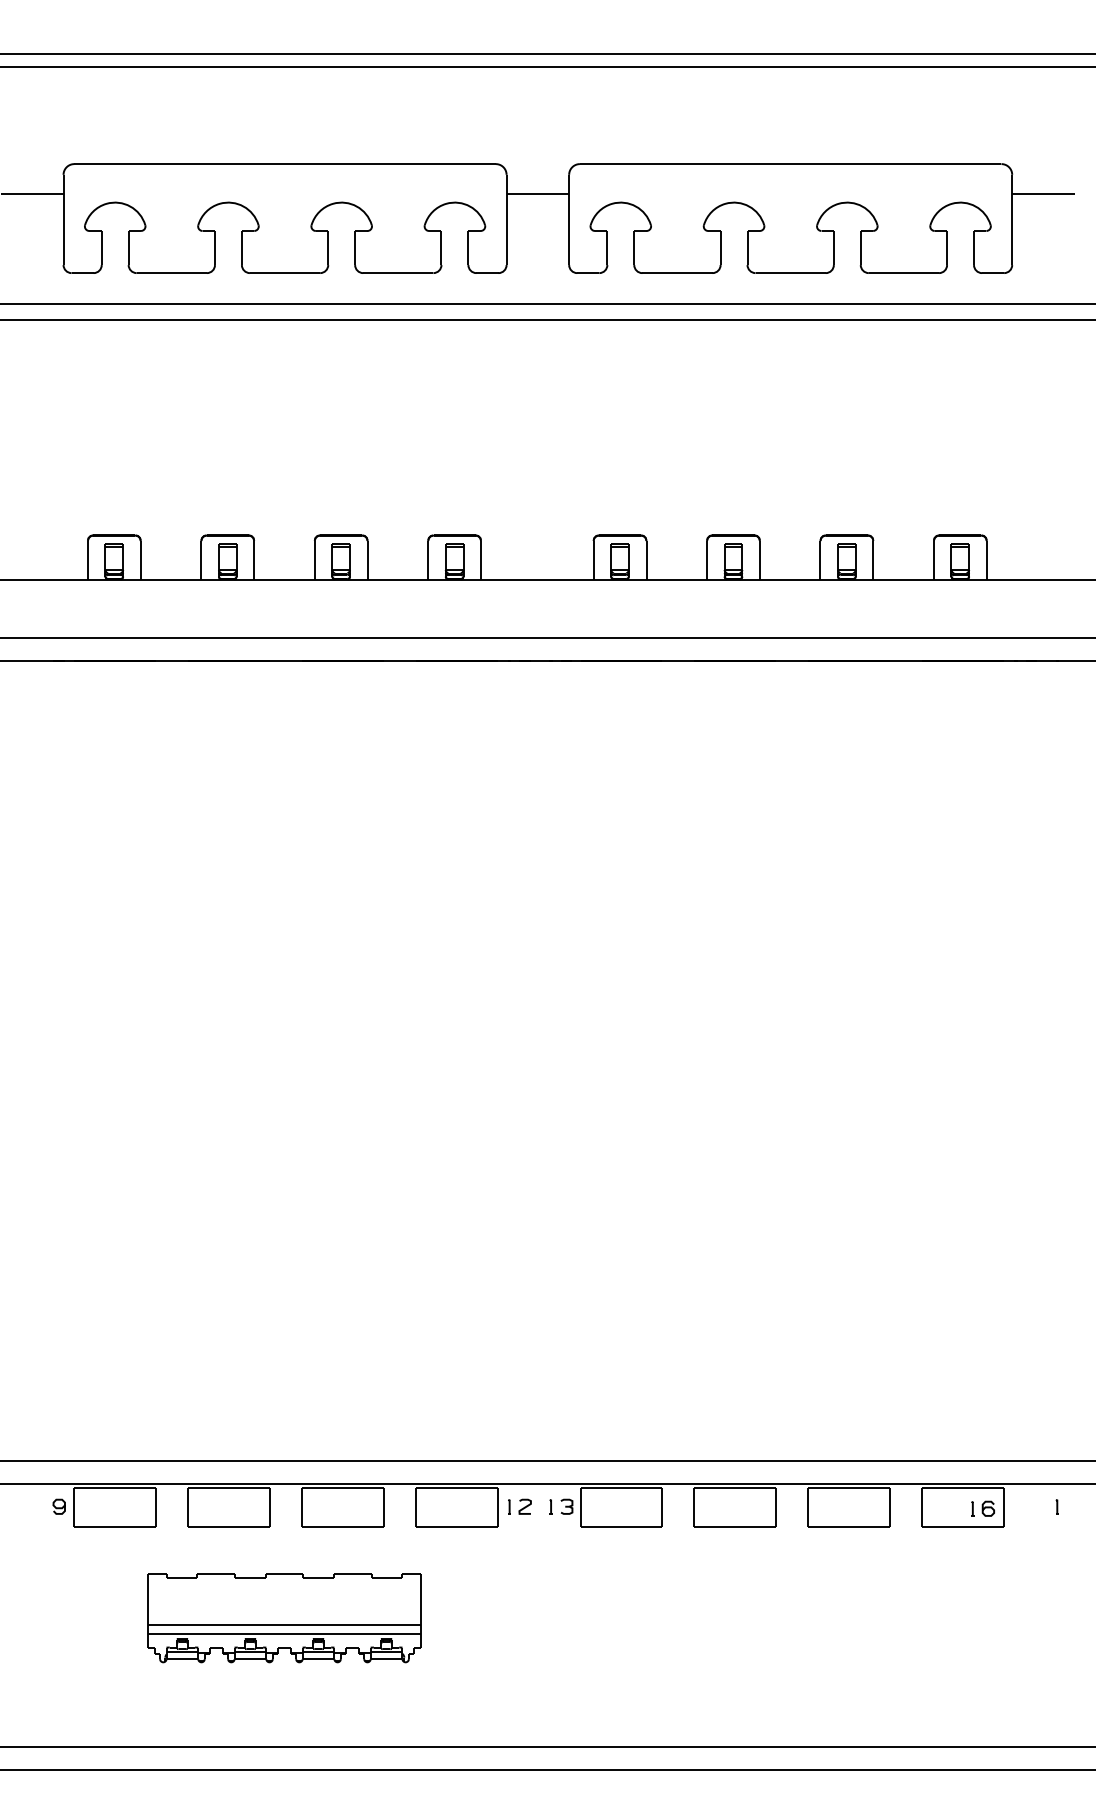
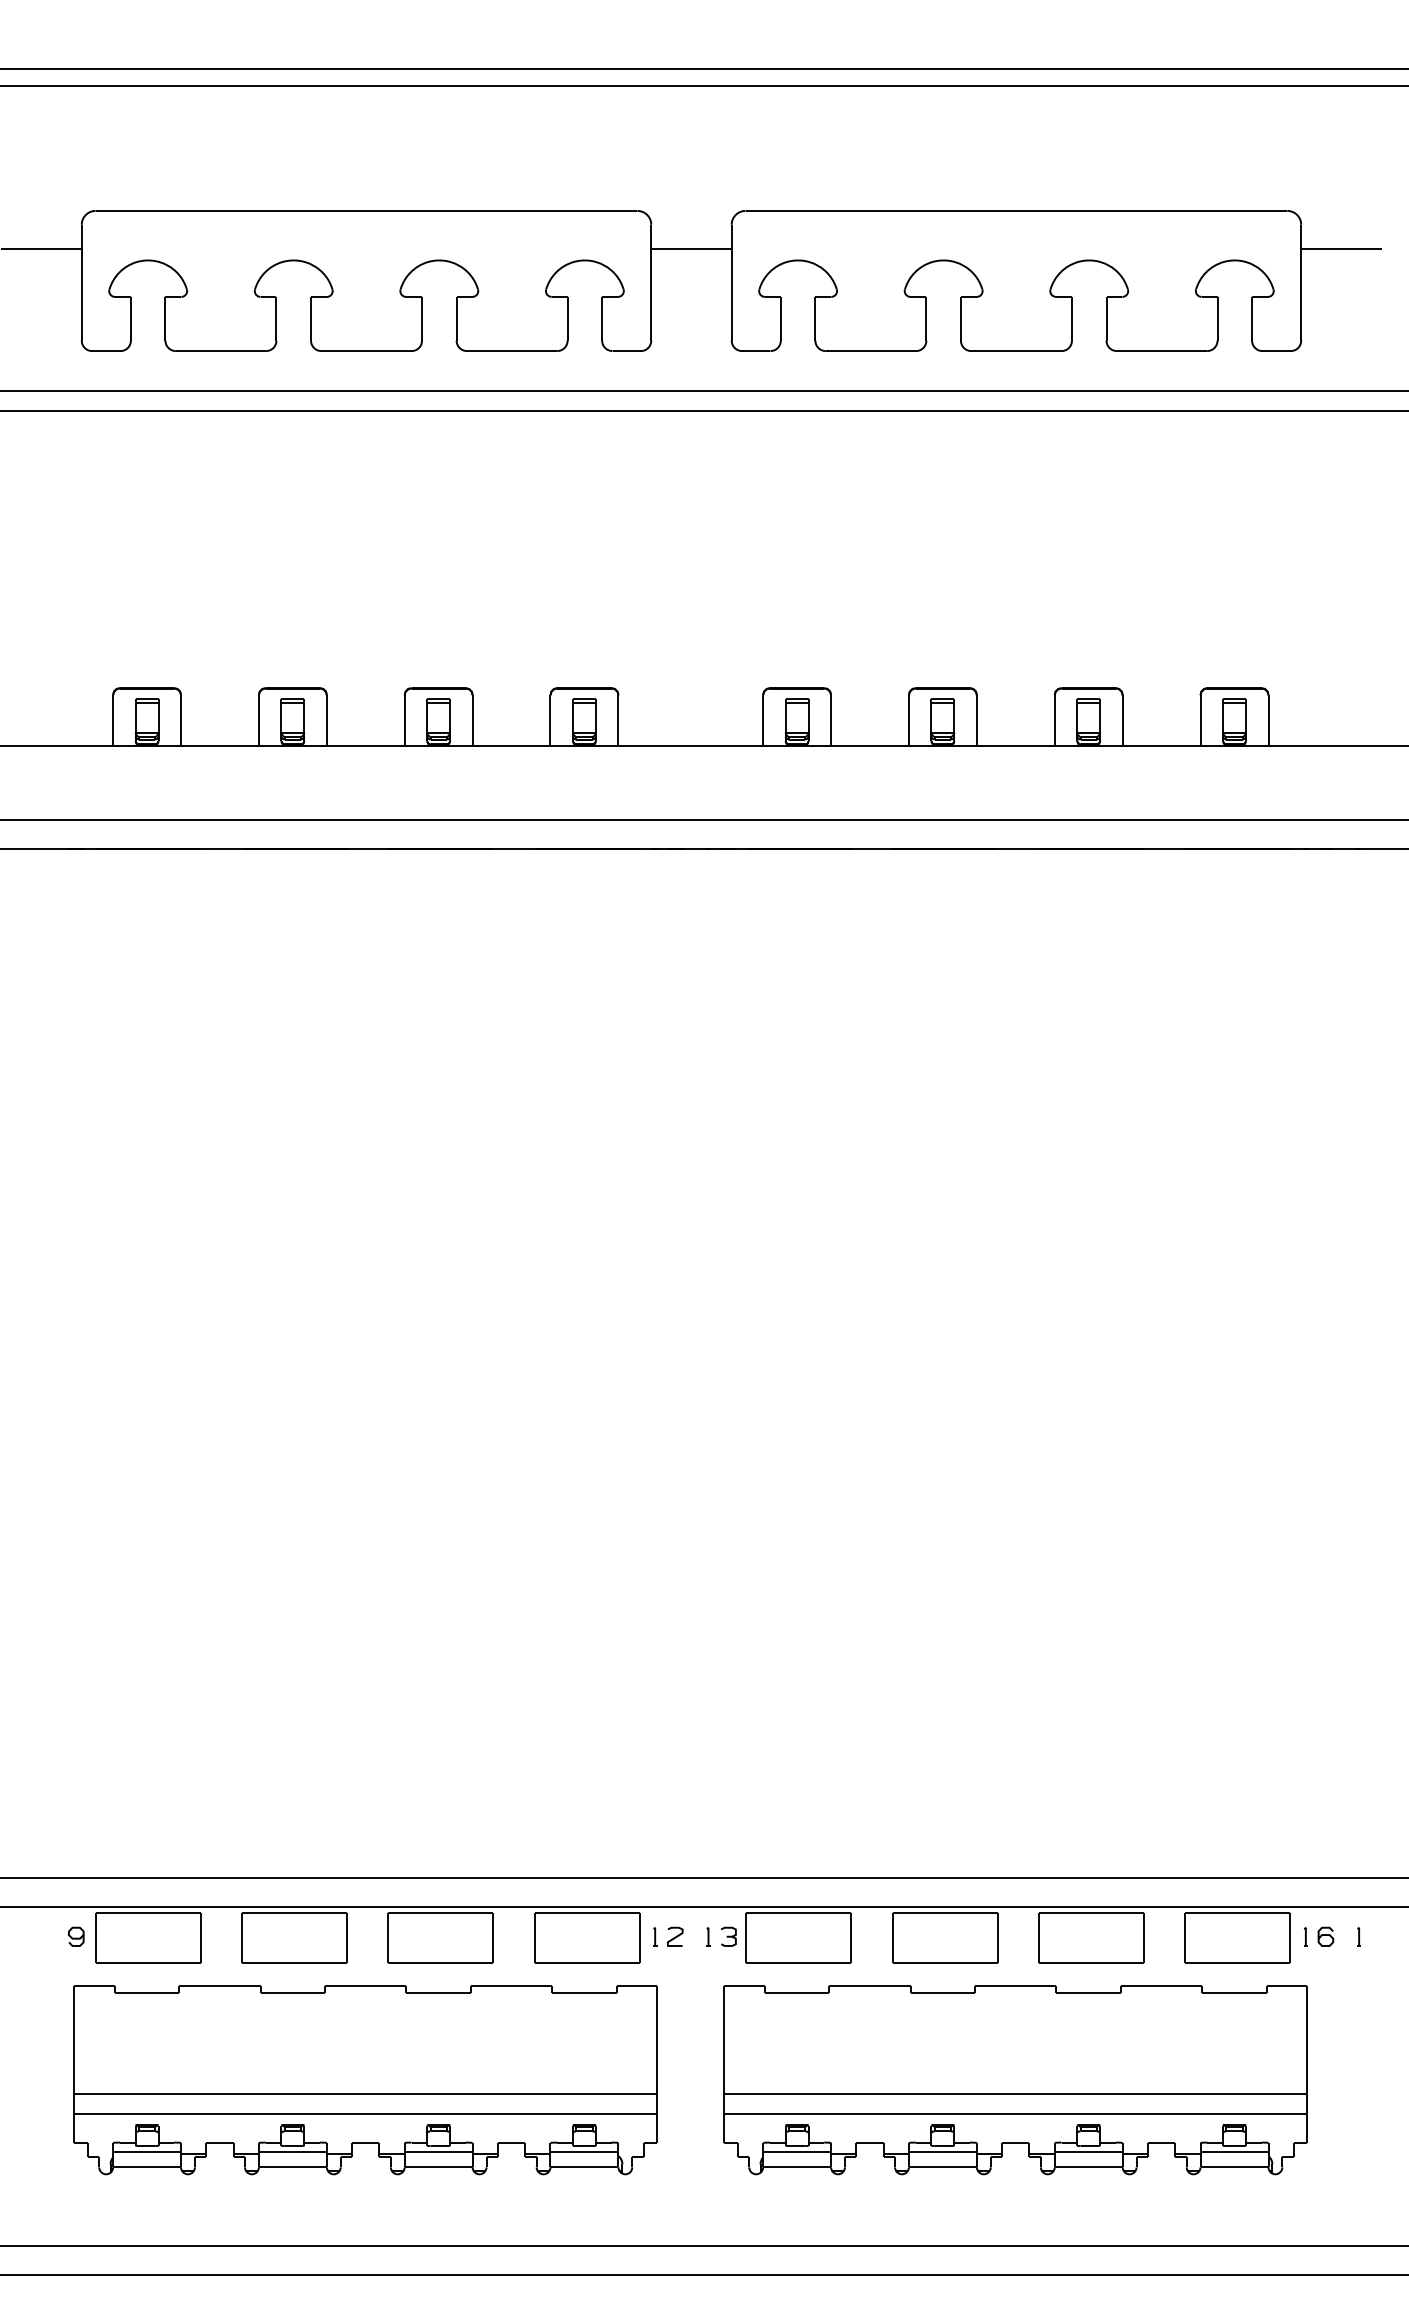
part: (982, 1508) -> (1318, 1936), moved
part: (284, 1618) -> (365, 2080), size x1.67
part: (789, 1618) -> (1014, 2080), added

